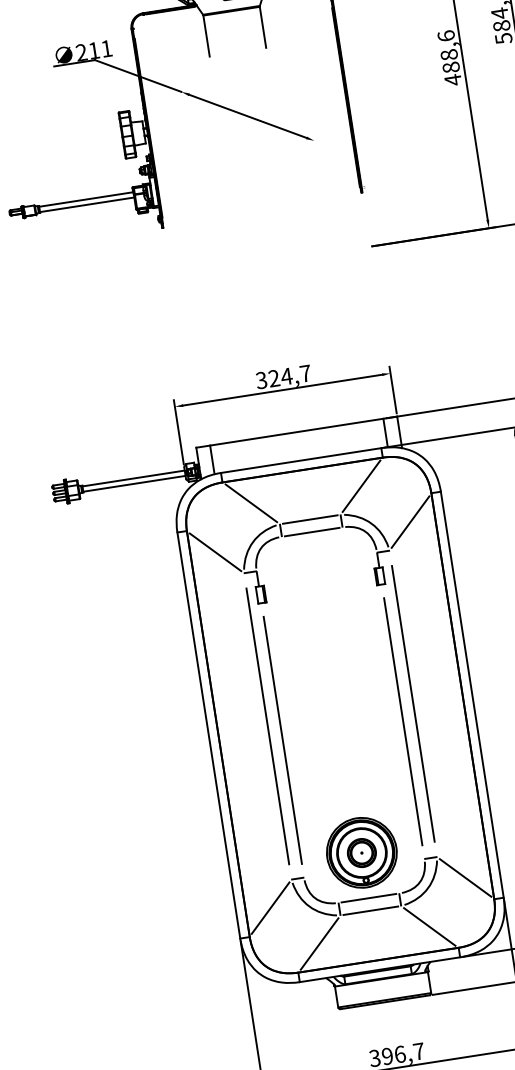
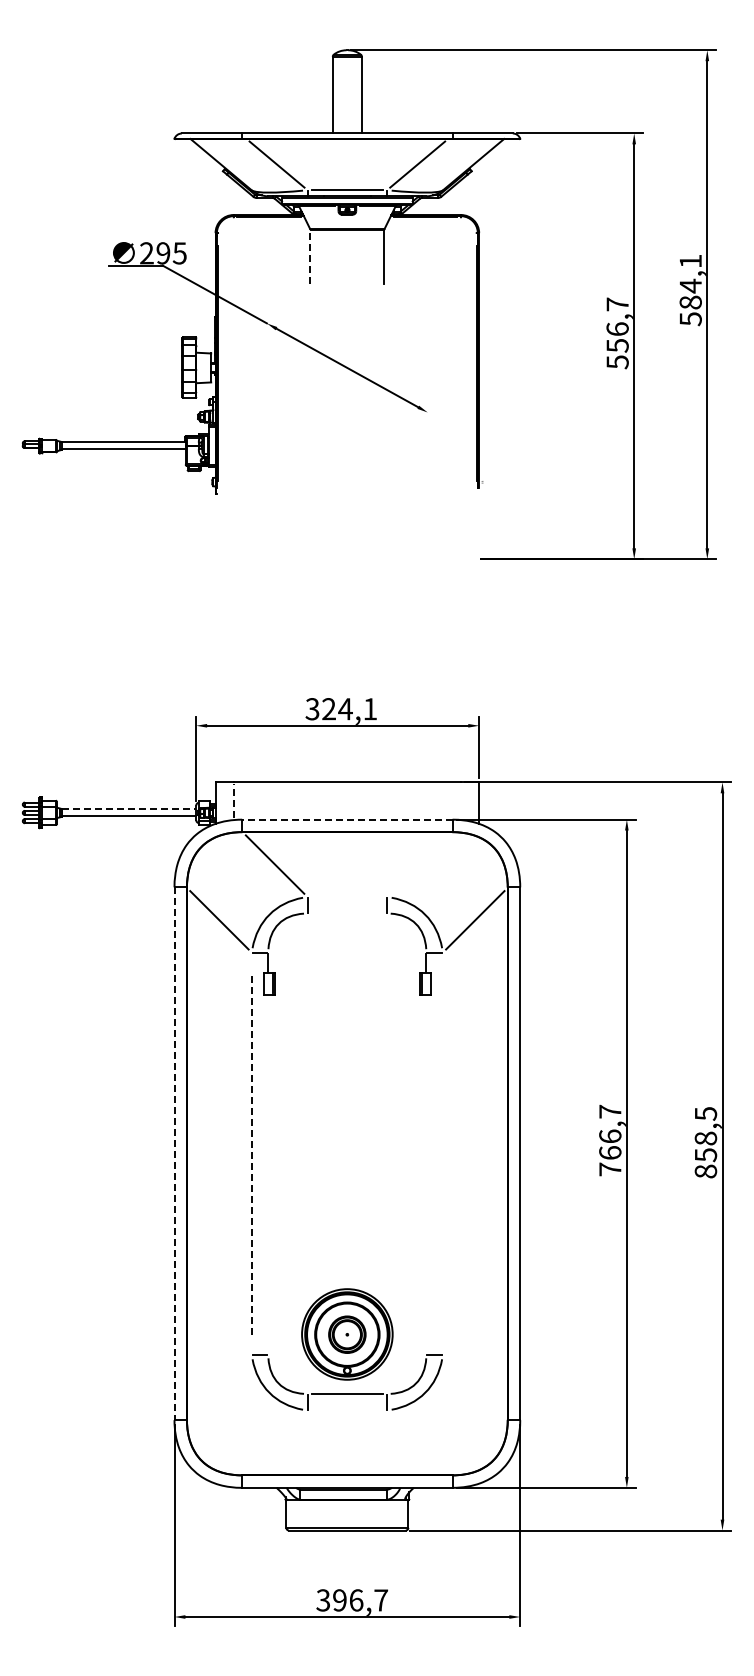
line: (206, 35) -> (310, 256), solid -> dashed
text: (100, 49) -> (171, 253), 211 -> 295
text: (449, 58) -> (617, 333), 488,6 -> 556,7
text: (305, 373) -> (370, 709), 324,7 -> 324,1
line: (385, 433) -> (461, 801), removed
line: (212, 460) -> (233, 801), solid -> dashed
line: (300, 460) -> (346, 819), solid -> dashed
line: (133, 478) -> (129, 809), solid -> dashed
line: (361, 486) -> (419, 864), removed
line: (310, 519) -> (347, 897), removed
line: (312, 532) -> (347, 913), removed
line: (413, 703) -> (442, 1153), removed
line: (403, 721) -> (426, 1174), removed
line: (267, 726) -> (251, 1153), solid -> dashed
line: (208, 736) -> (174, 1154), solid -> dashed
line: (282, 740) -> (268, 1174), removed
line: (465, 878) -> (475, 1387), removed
line: (270, 908) -> (219, 1387), removed
line: (370, 910) -> (347, 1410), removed
line: (429, 926) -> (419, 1442), removed
line: (319, 943) -> (274, 1442), removed

